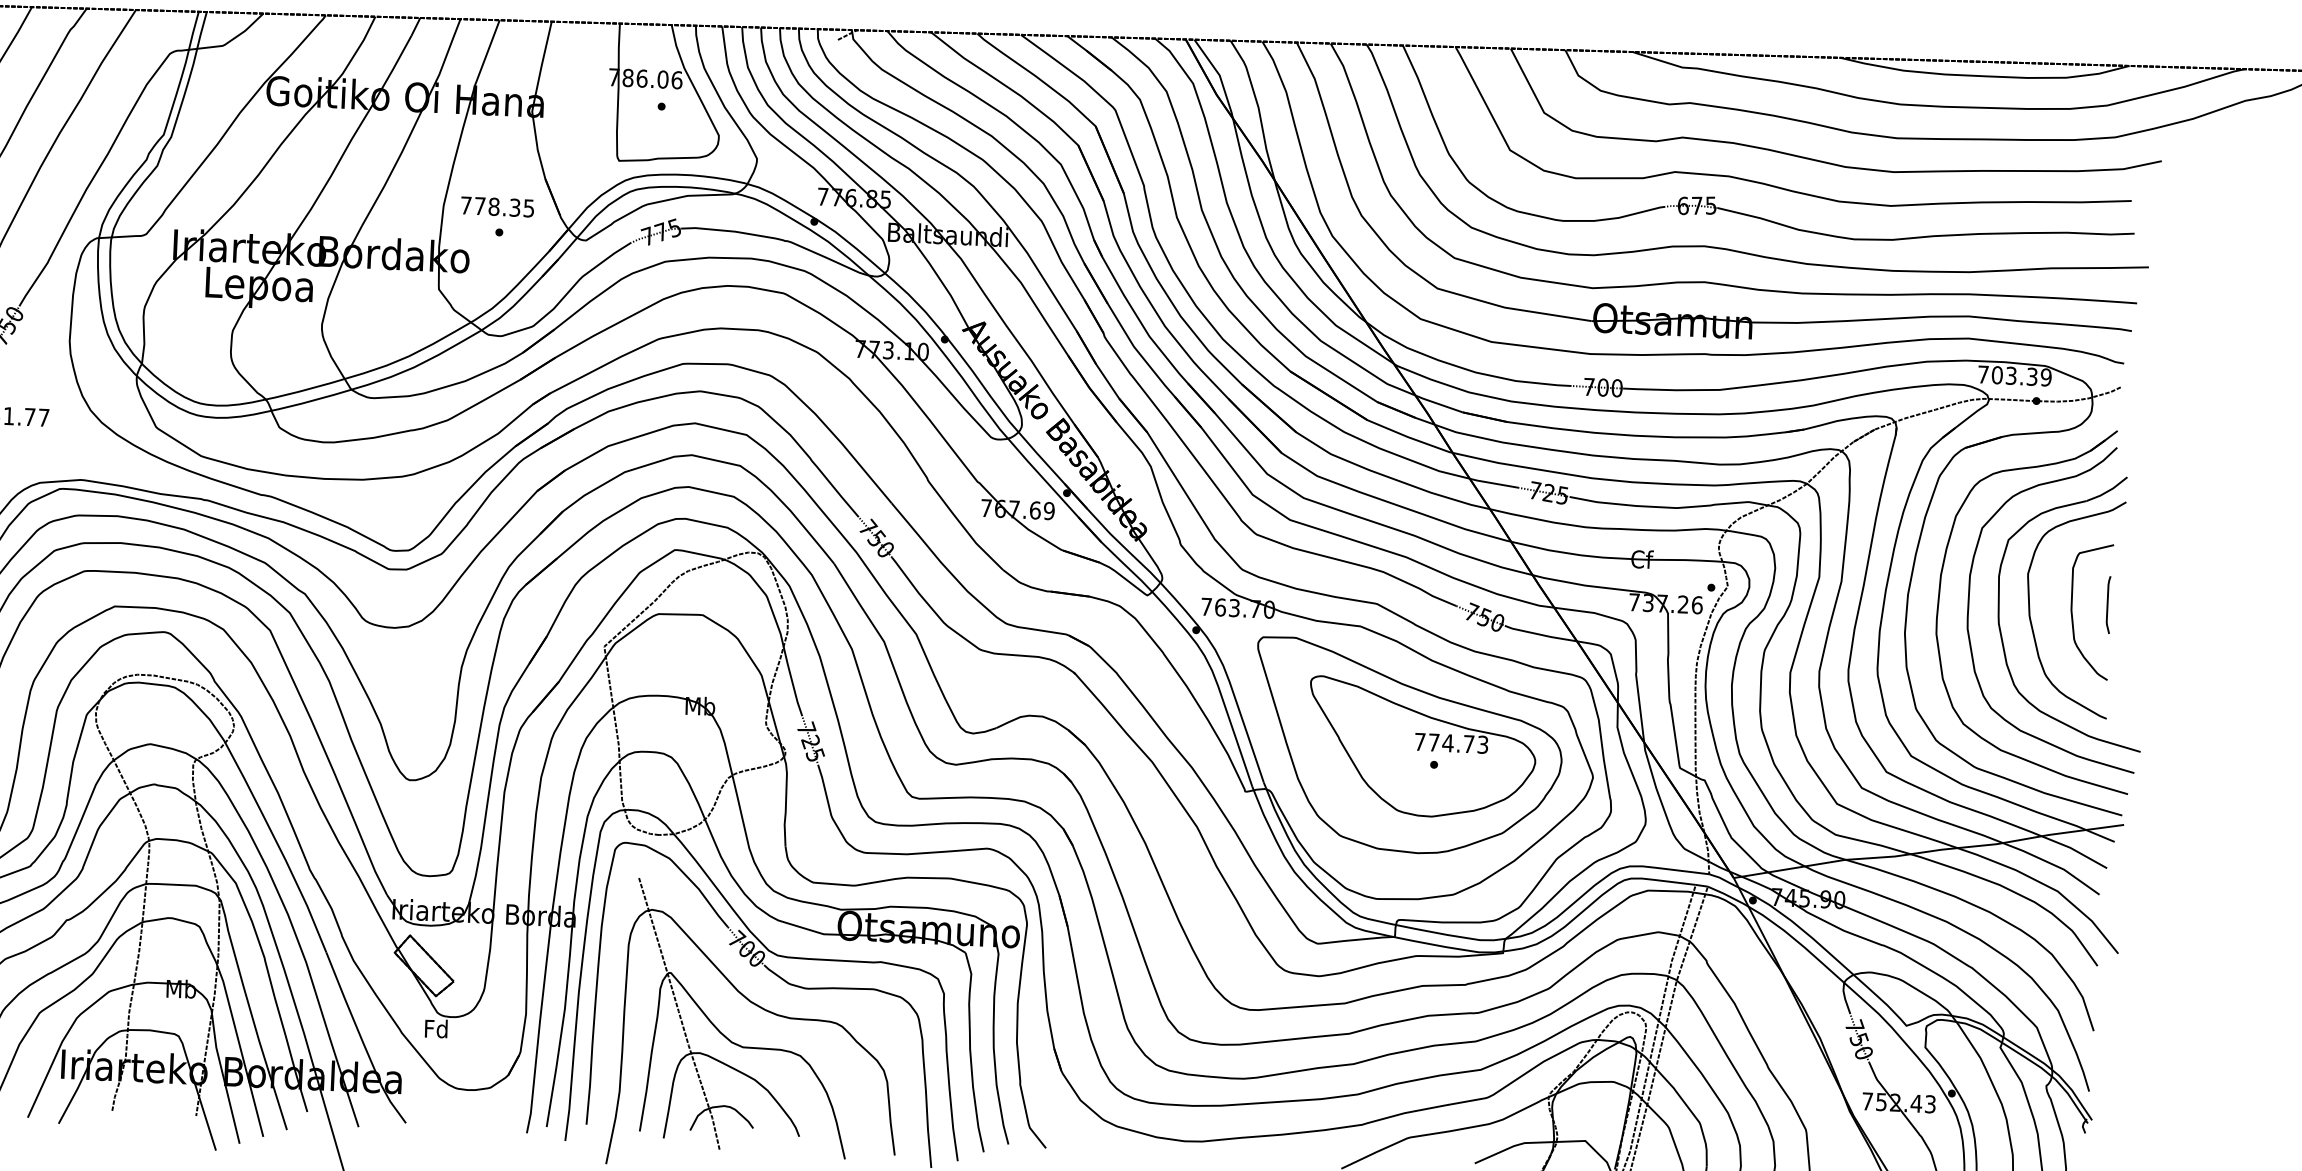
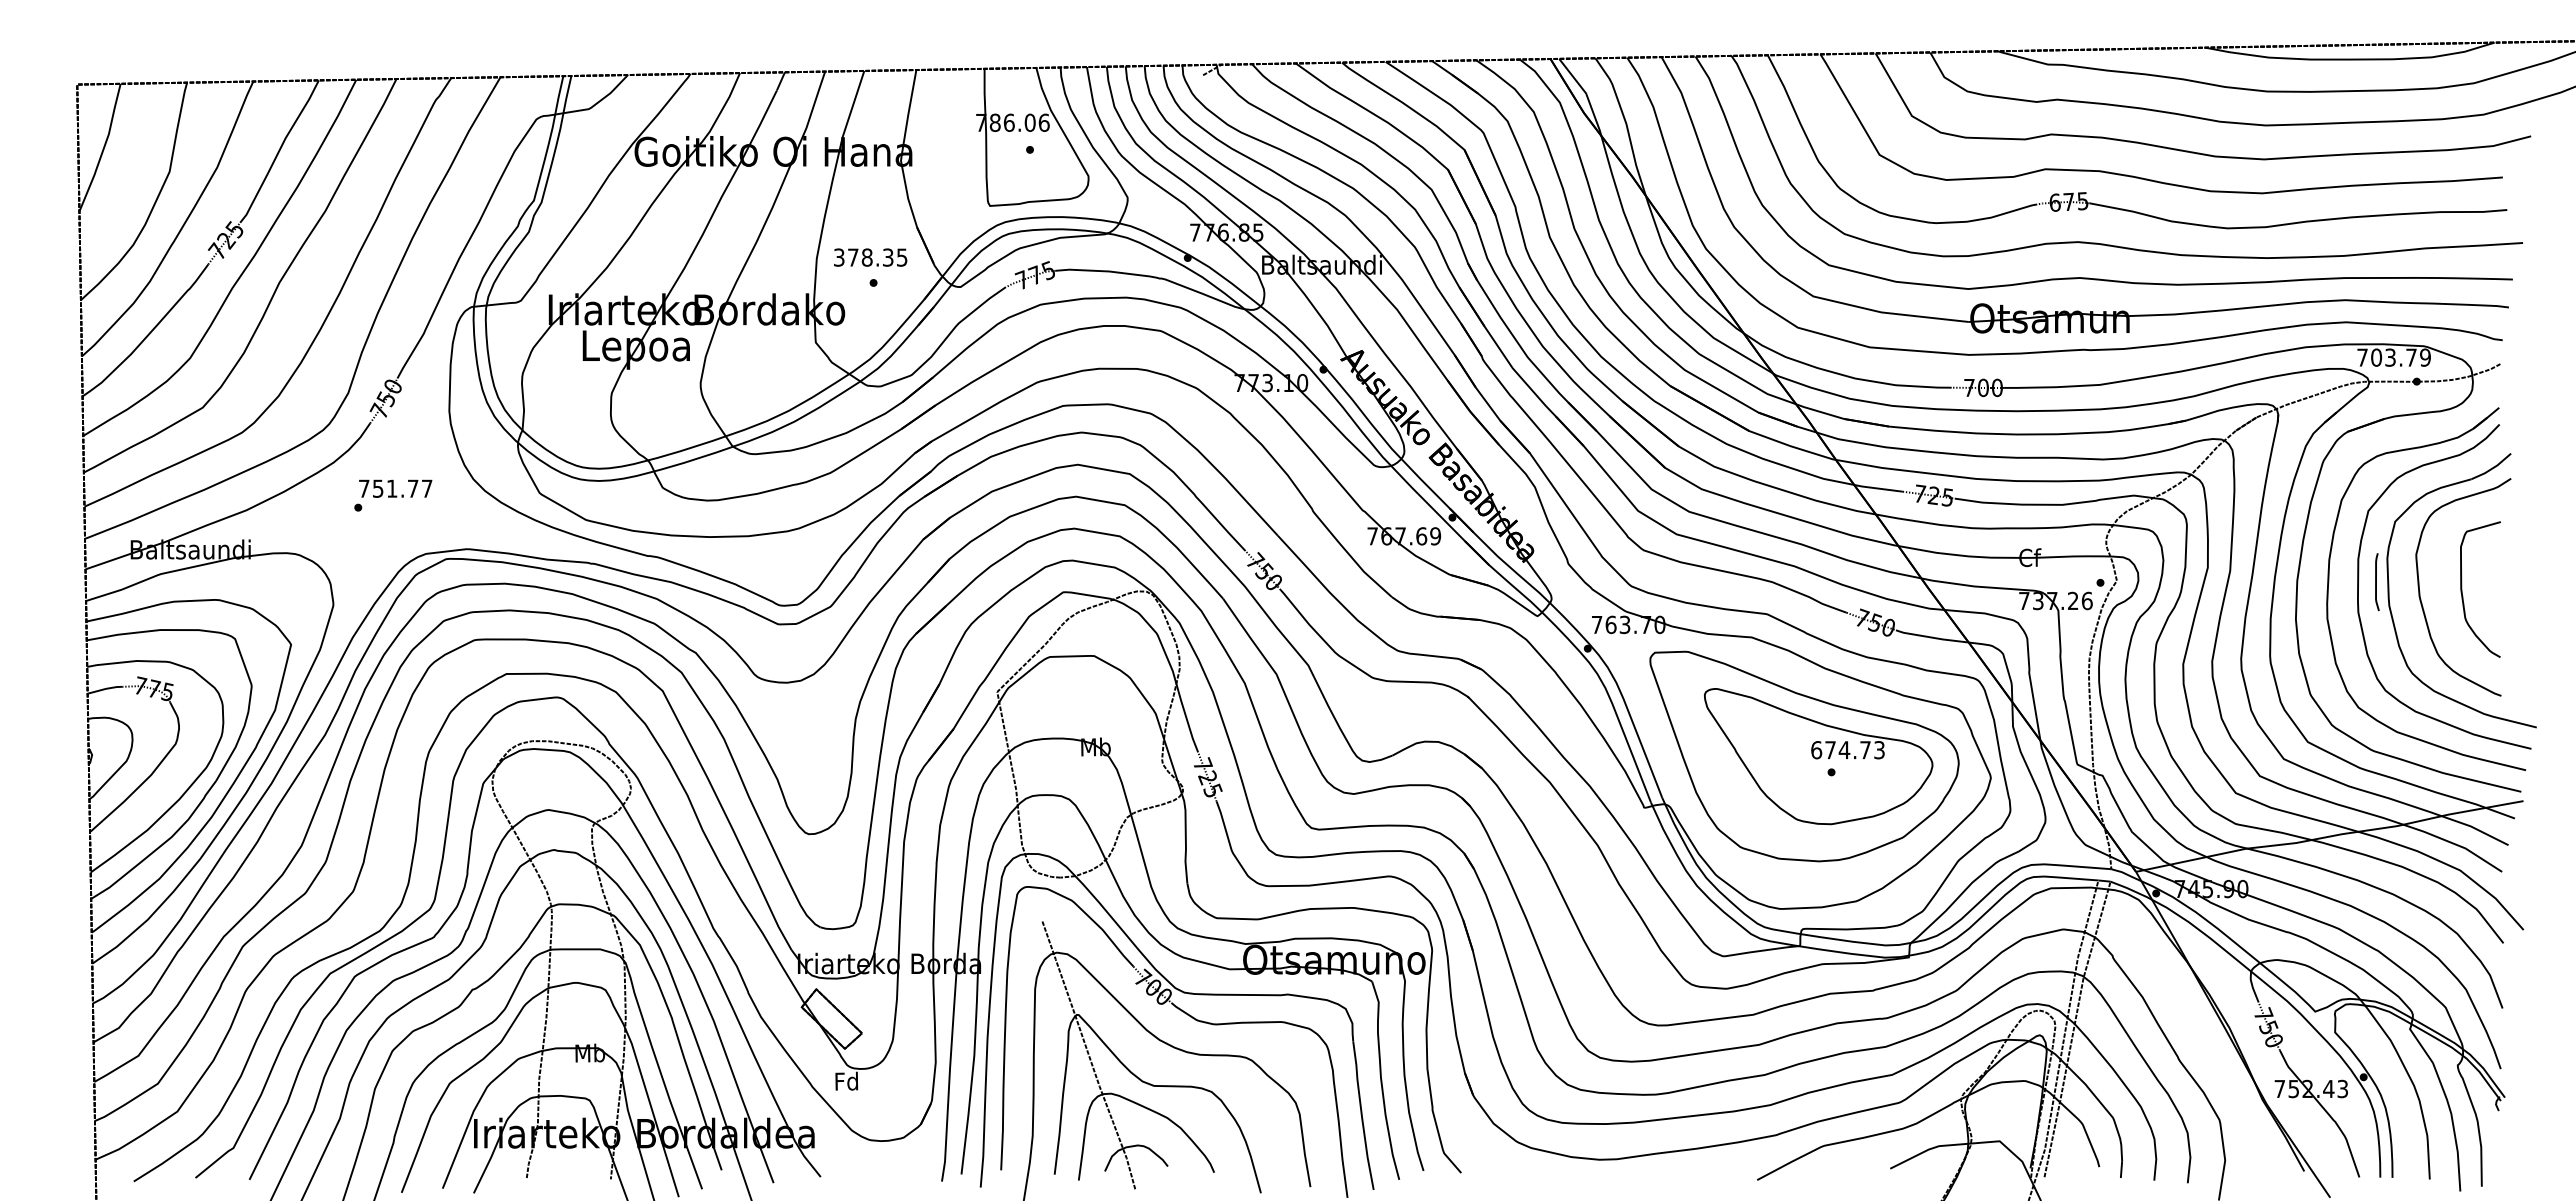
text: (466, 205) -> (839, 257), 778.35 -> 378.35
text: (2032, 376) -> (2411, 357), 703.39 -> 703.79
curve: (2107, 605) -> (2376, 582), moved
text: (1420, 742) -> (1816, 750), 774.73 -> 674.73

